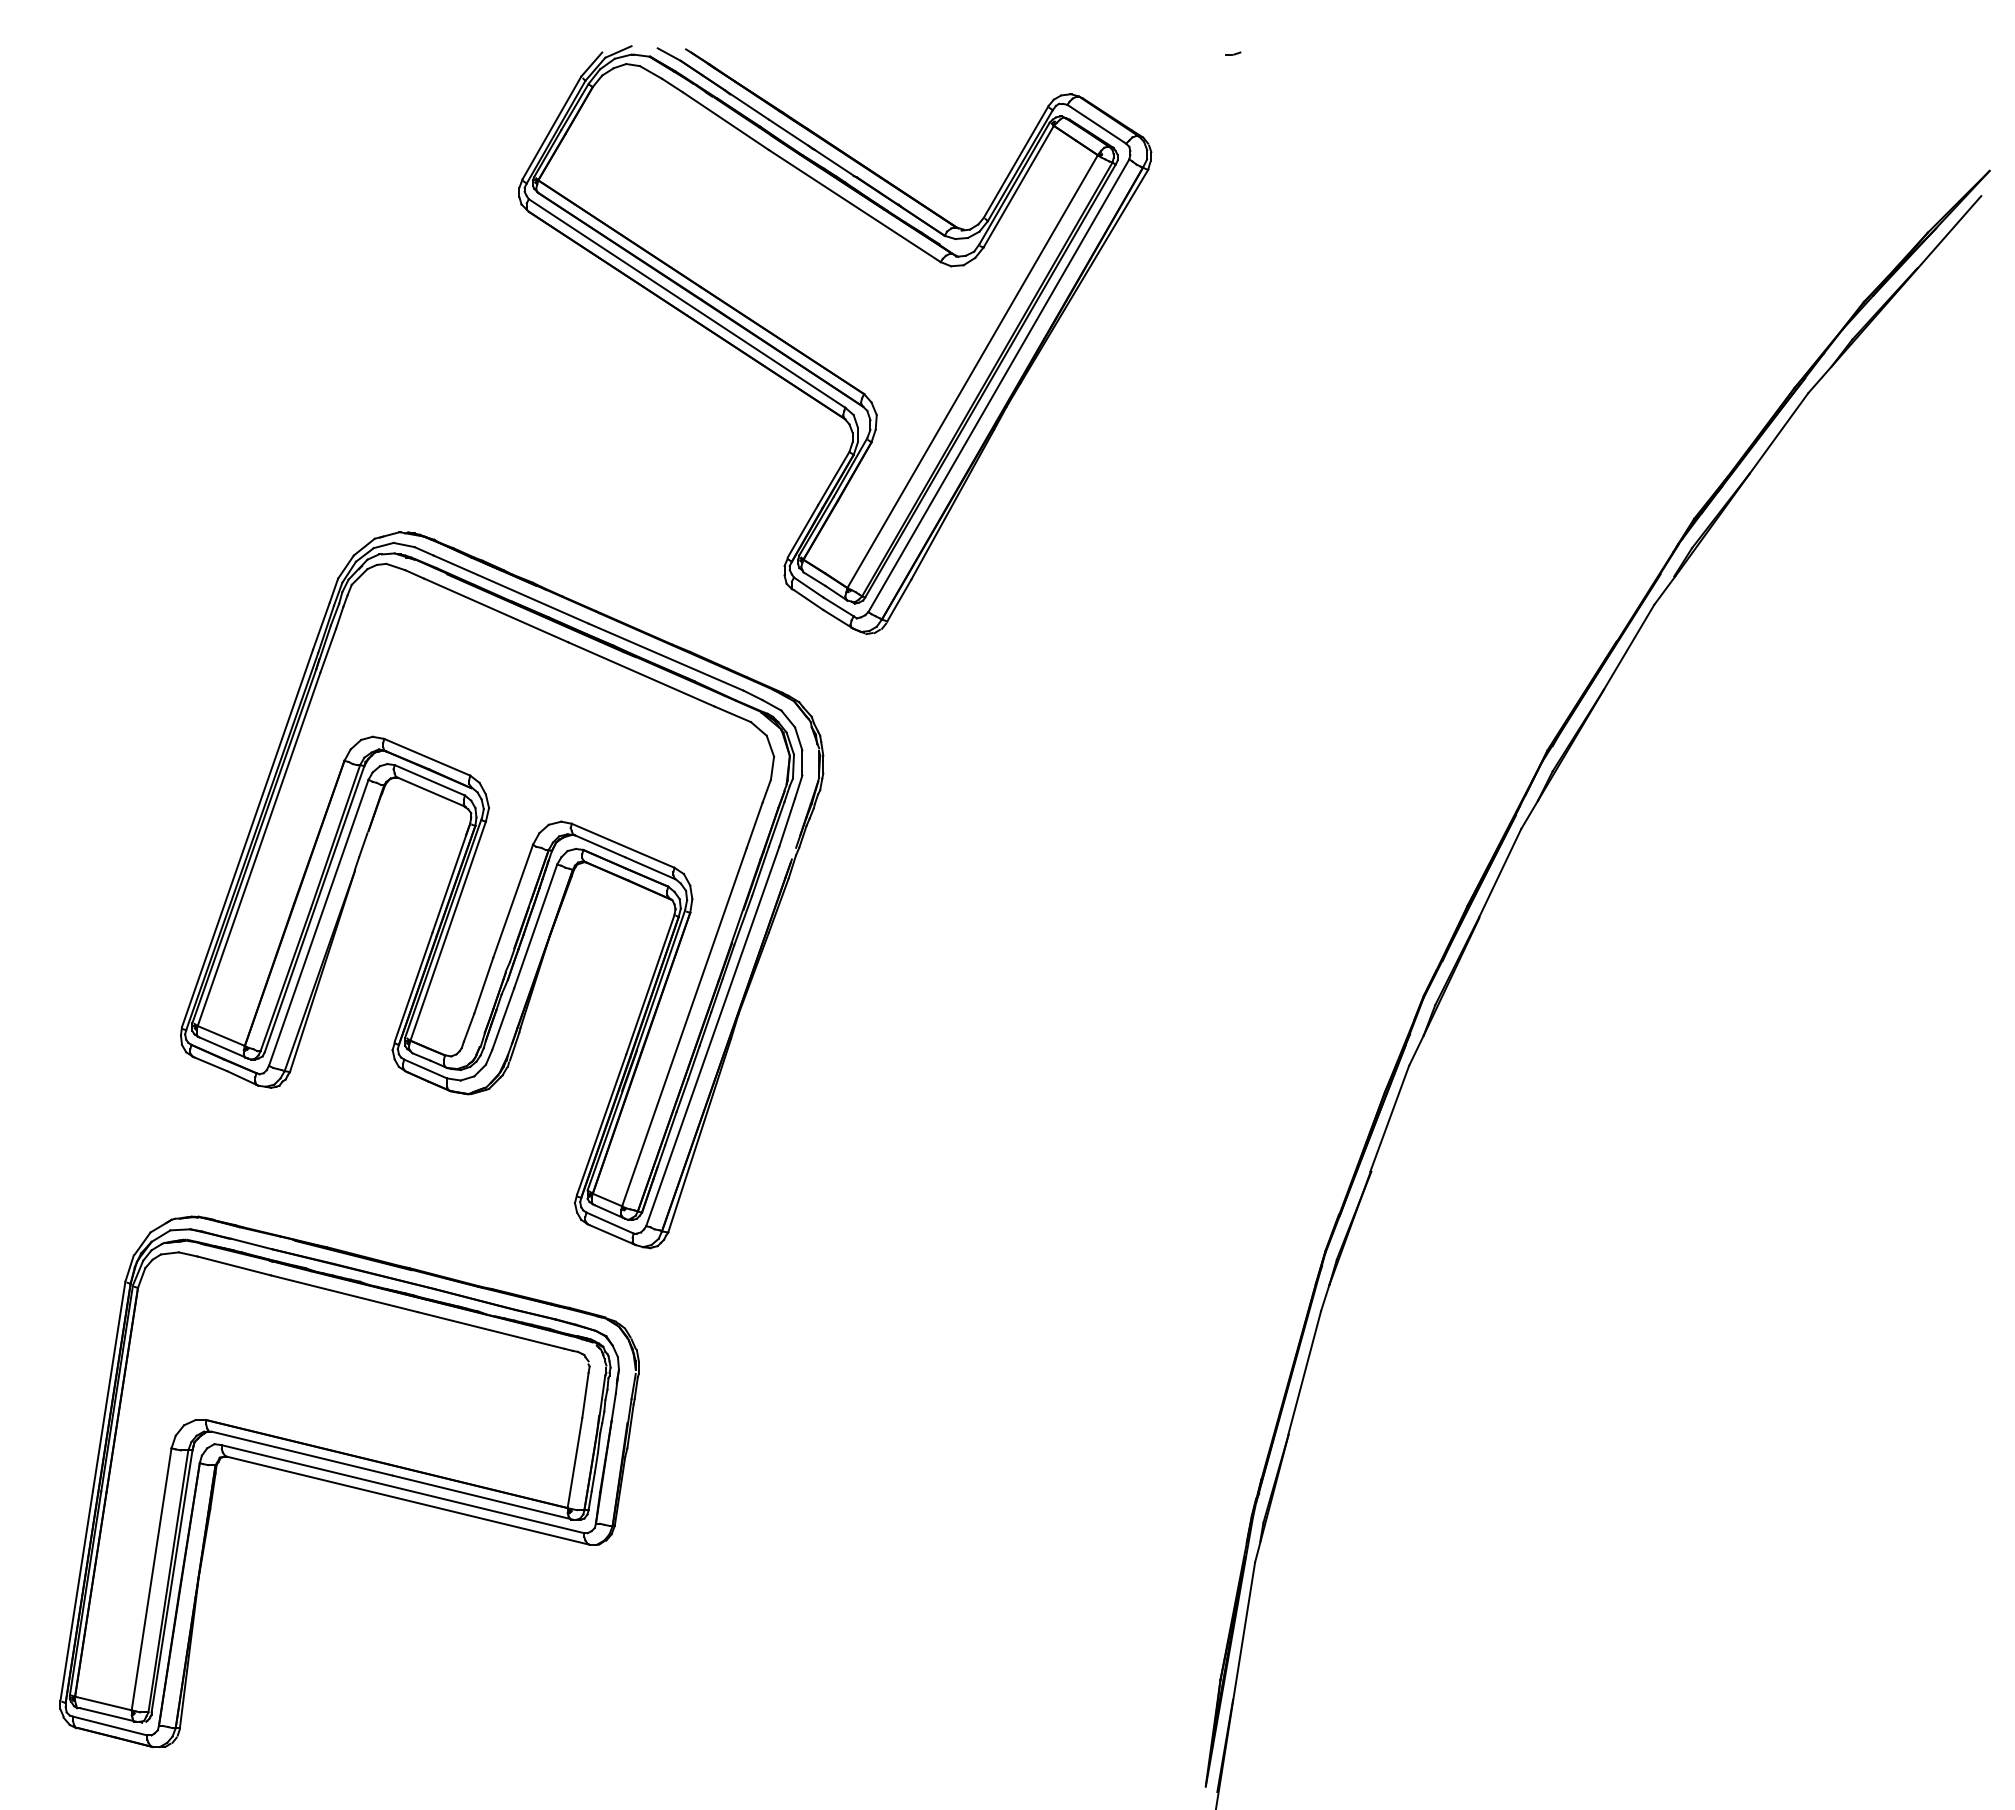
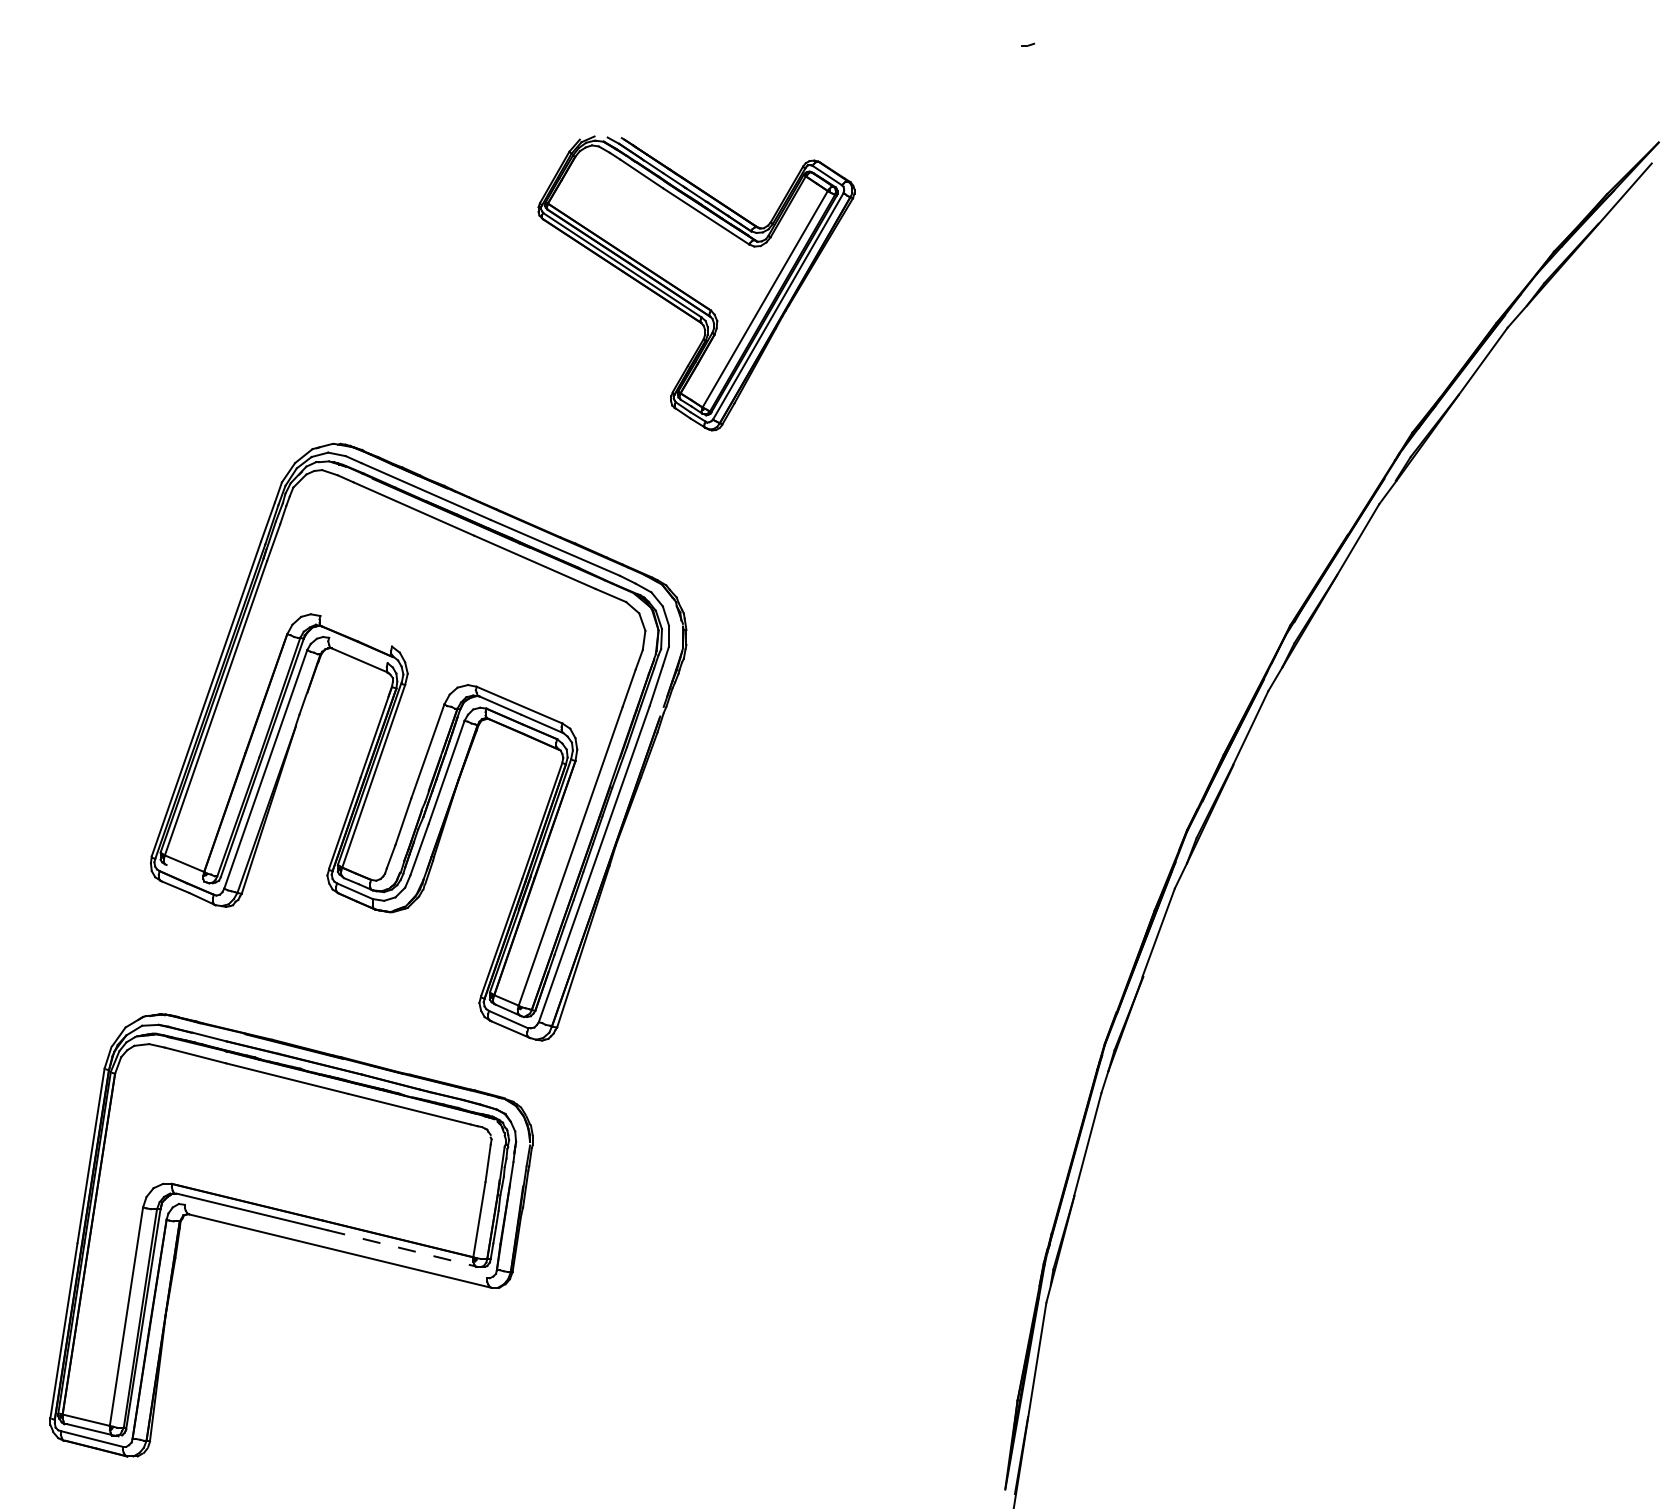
part: (835, 339) -> (696, 283), size x0.6
line: (427, 756) -> (356, 630), removed
line: (429, 780) -> (358, 650), removed
line: (223, 1047) -> (186, 873), removed
line: (402, 1489) -> (335, 1241), removed
line: (482, 1497) -> (402, 1248), solid -> dashed

